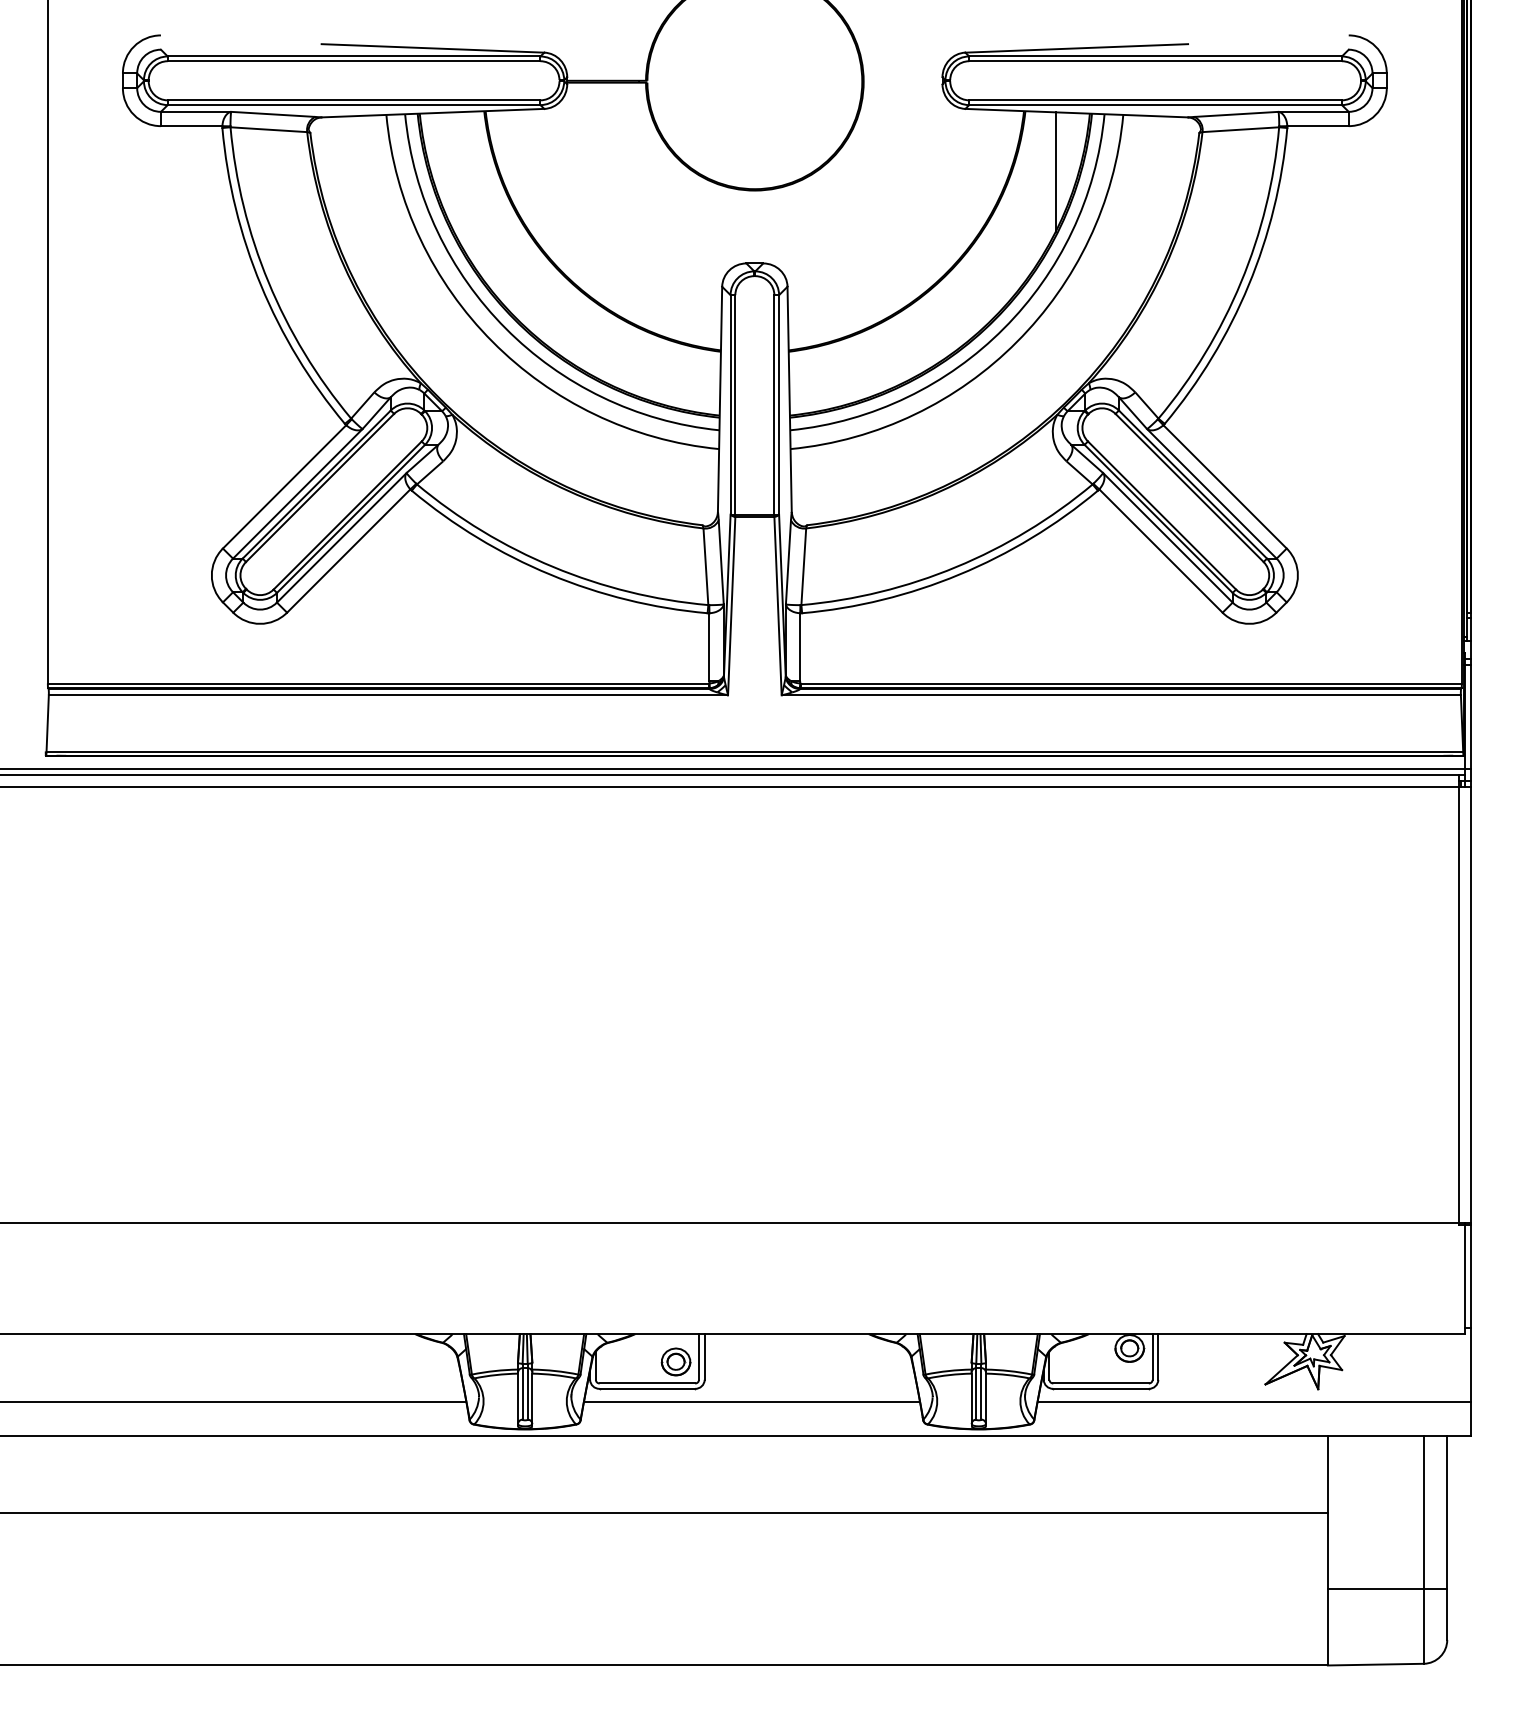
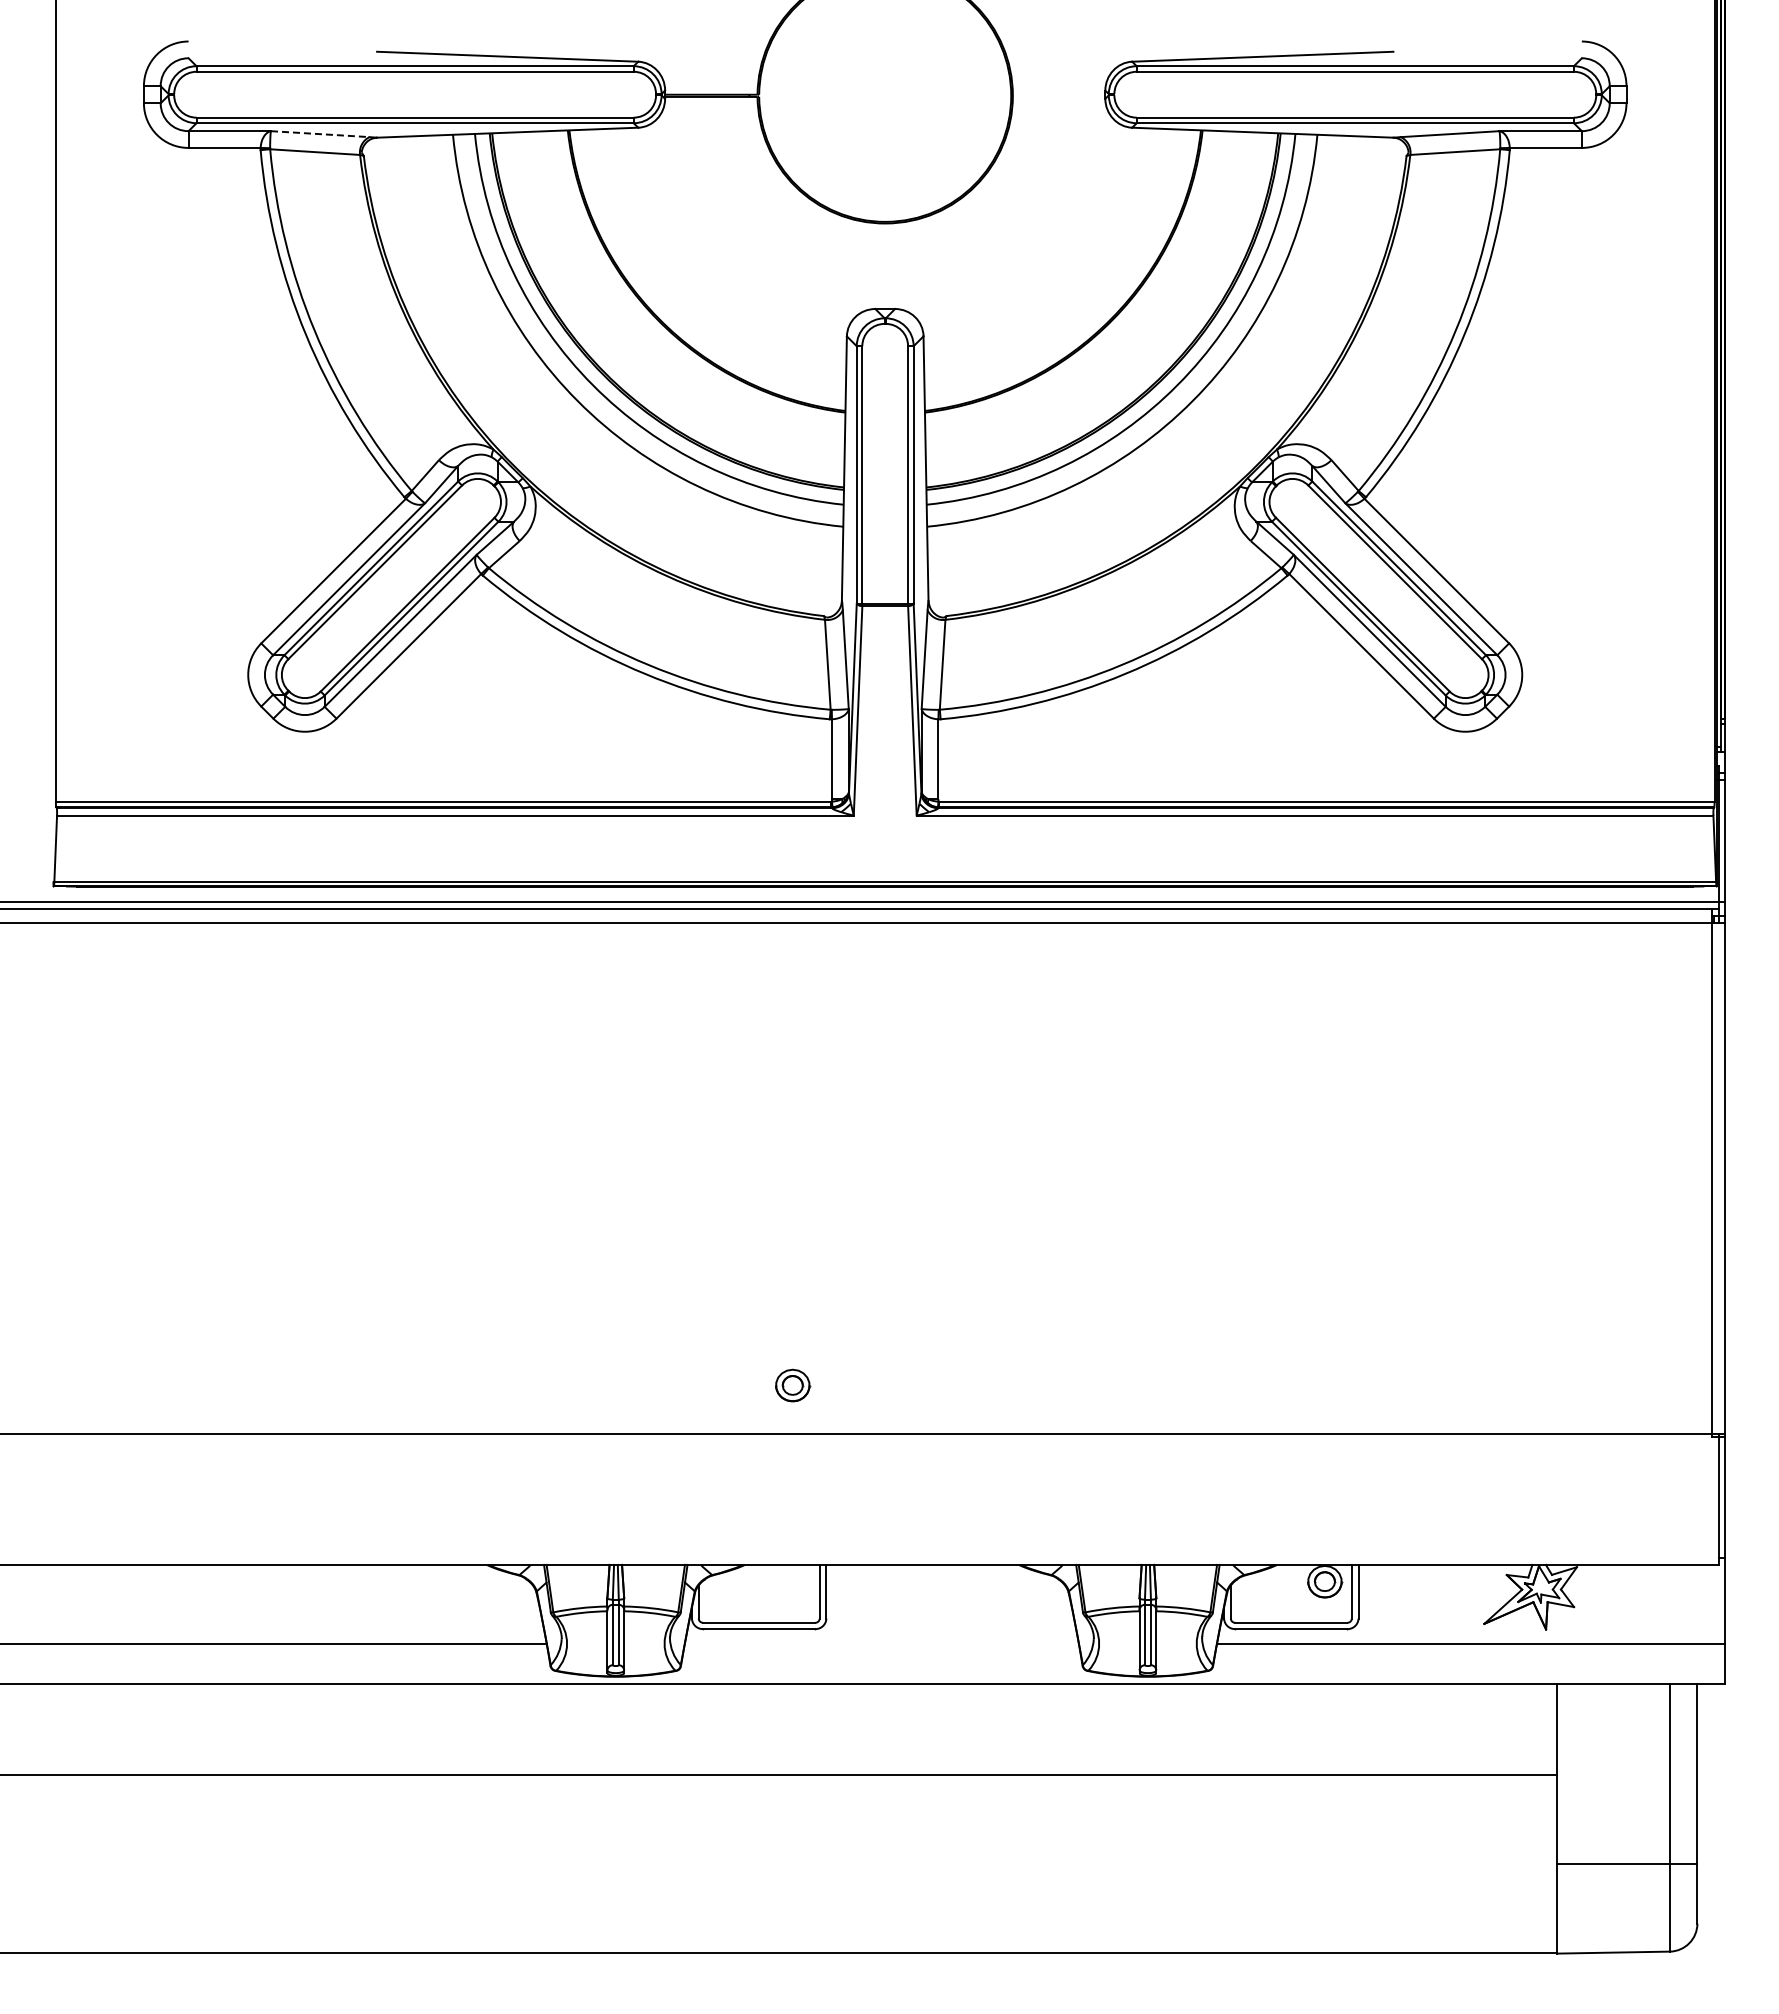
line: (273, 114) -> (320, 134), solid -> dashed
line: (1056, 171) -> (1238, 201), removed
part: (676, 1361) -> (793, 1385), moved
line: (751, 1401) -> (881, 1644), removed

